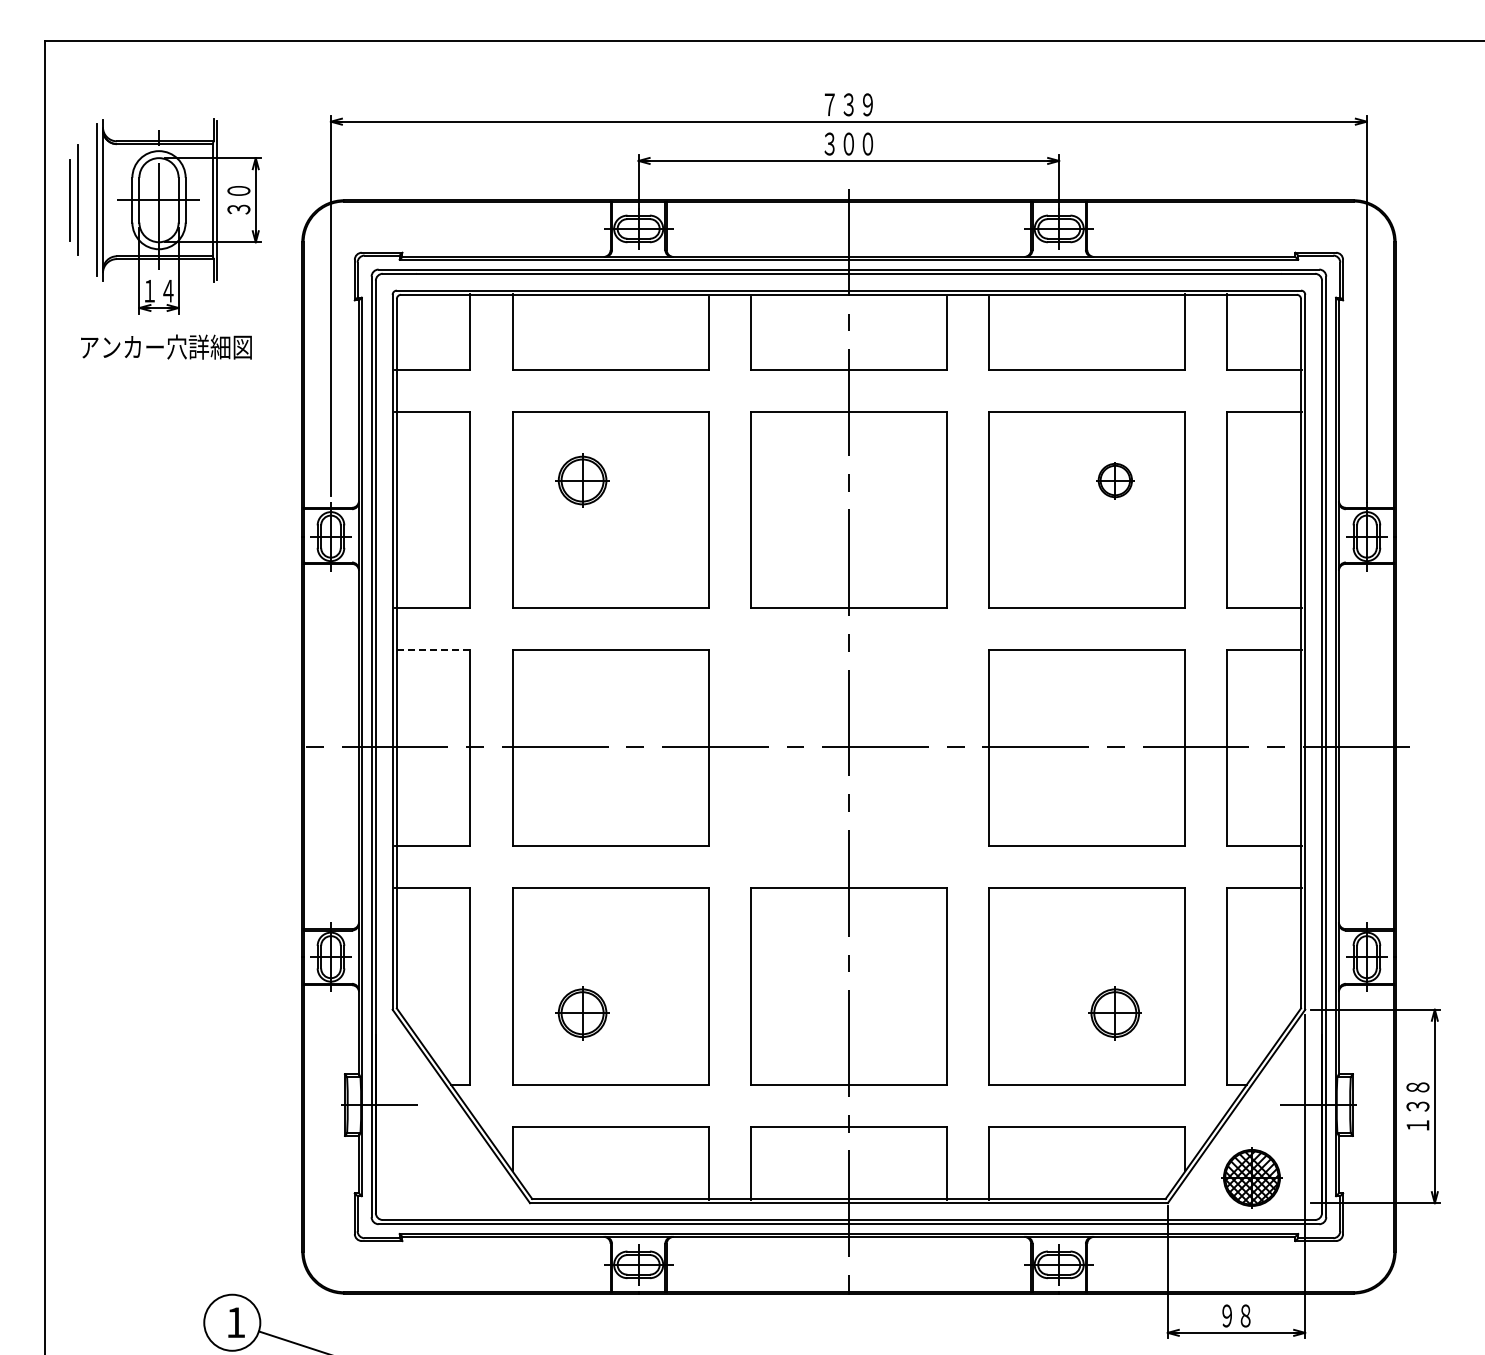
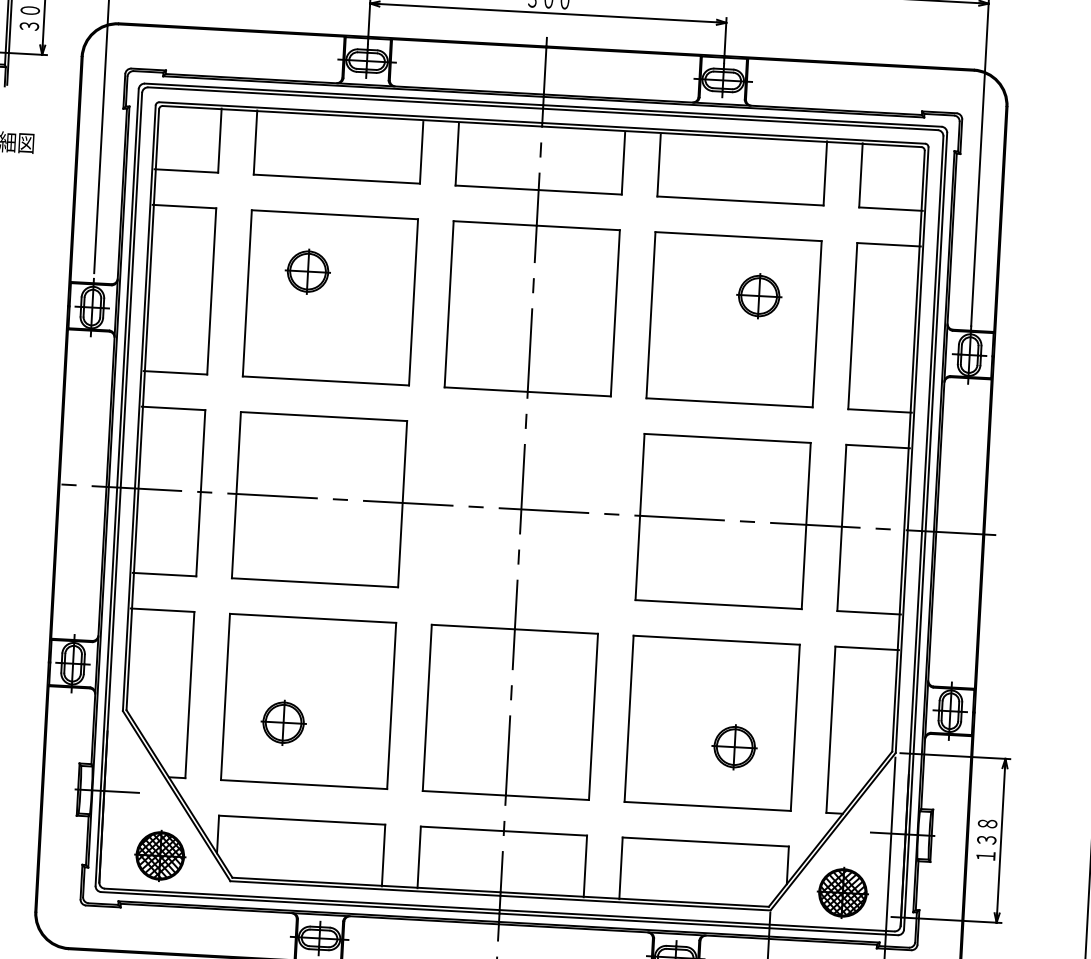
part: (1115, 480) -> (759, 296), size x1.43
line: (432, 650) -> (173, 408), dashed -> solid
part: (445, 1177) -> (159, 855), added

